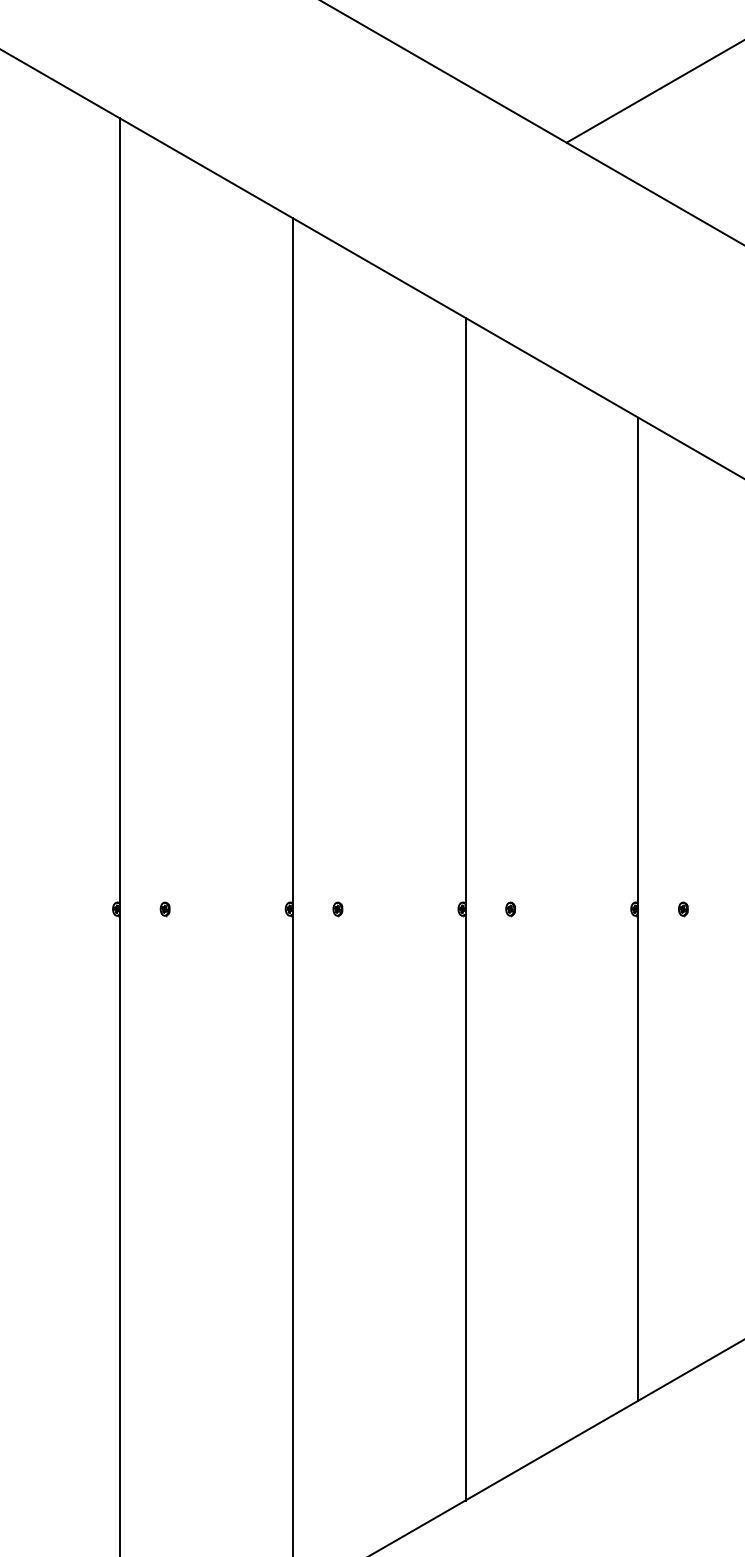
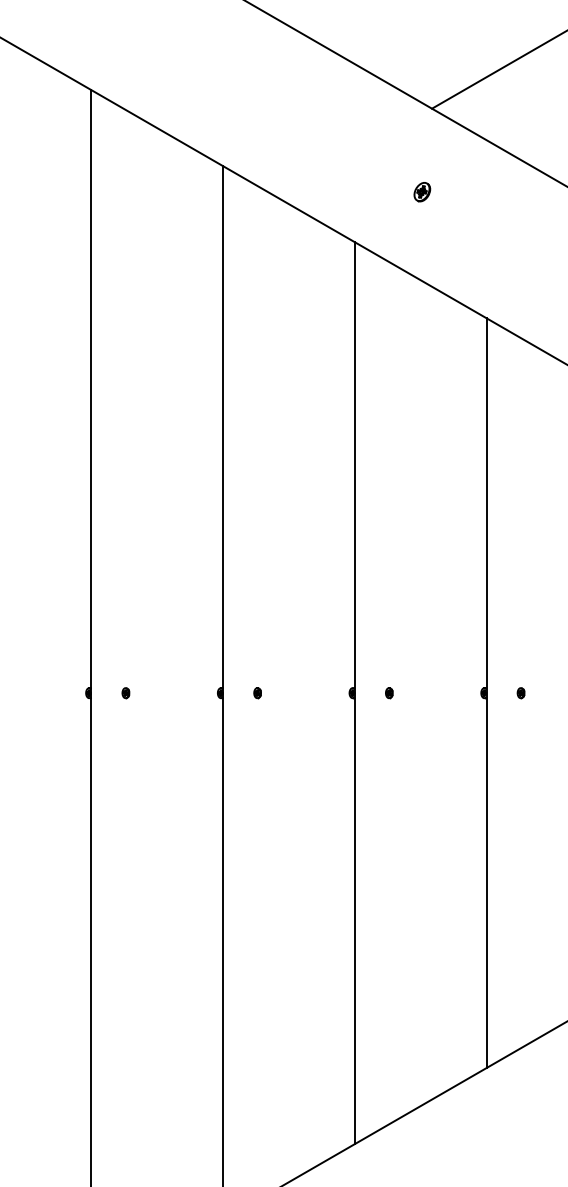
part: (554, 252) -> (422, 192), added

